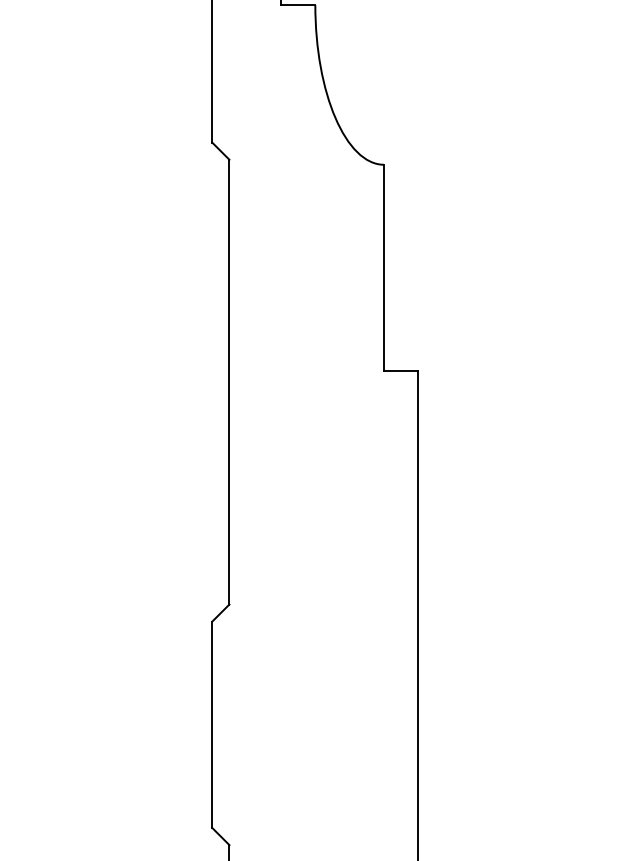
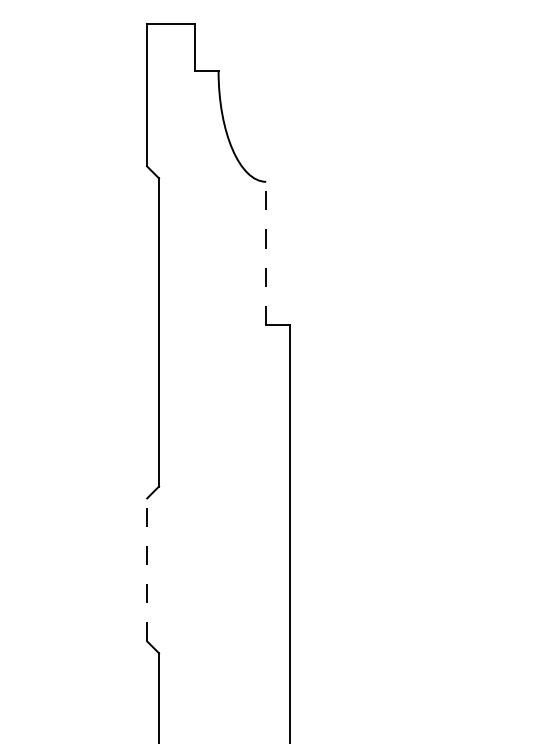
line: (384, 266) -> (266, 252), solid -> dashed
line: (212, 724) -> (147, 569), solid -> dashed

